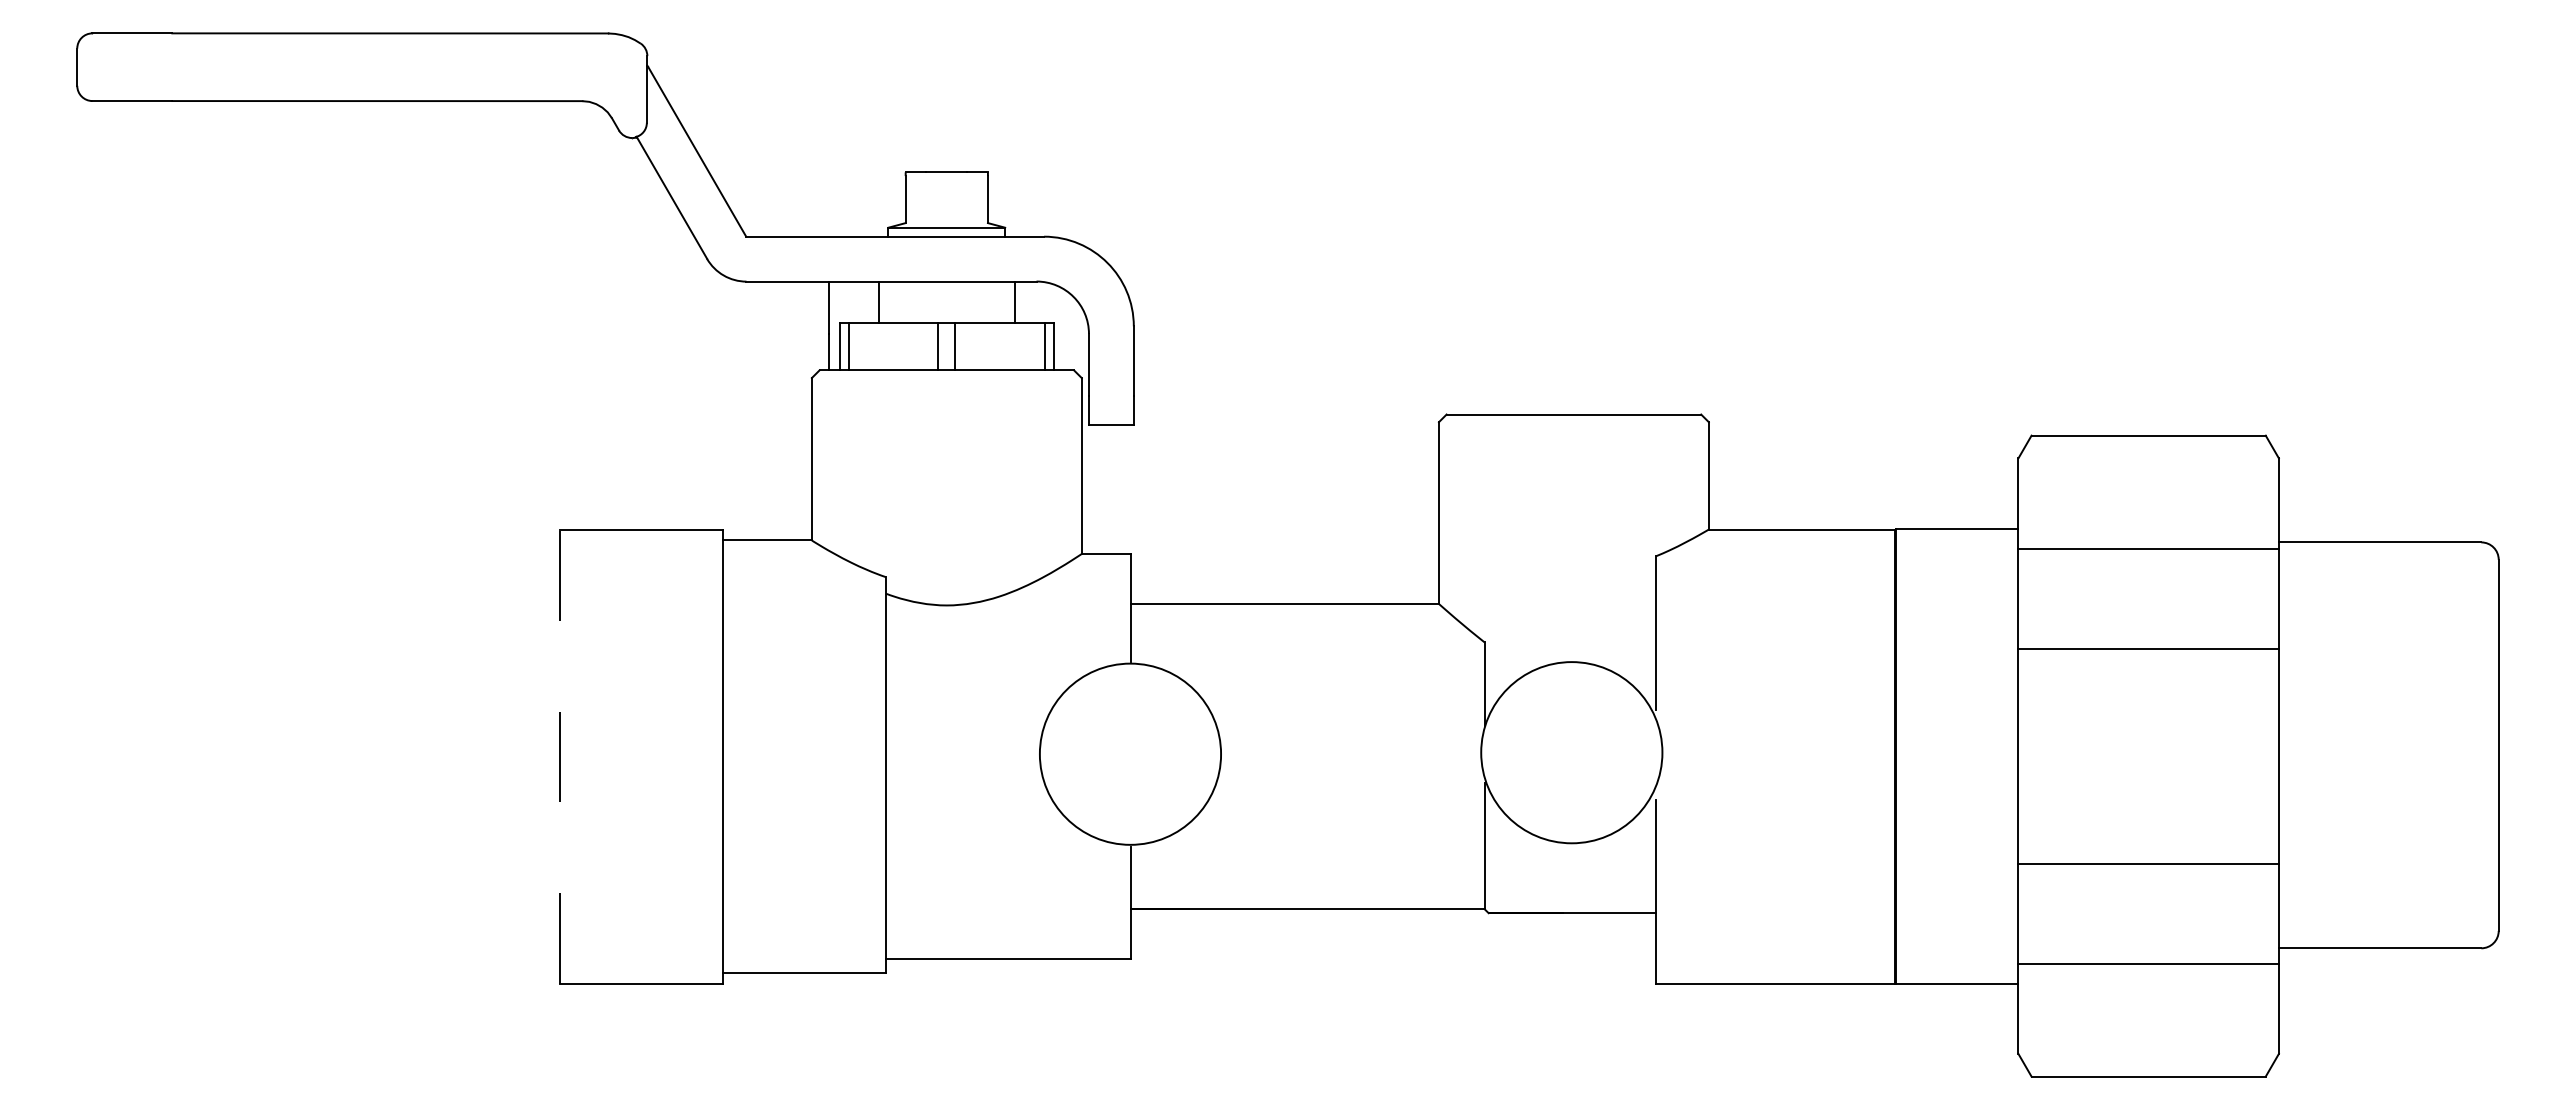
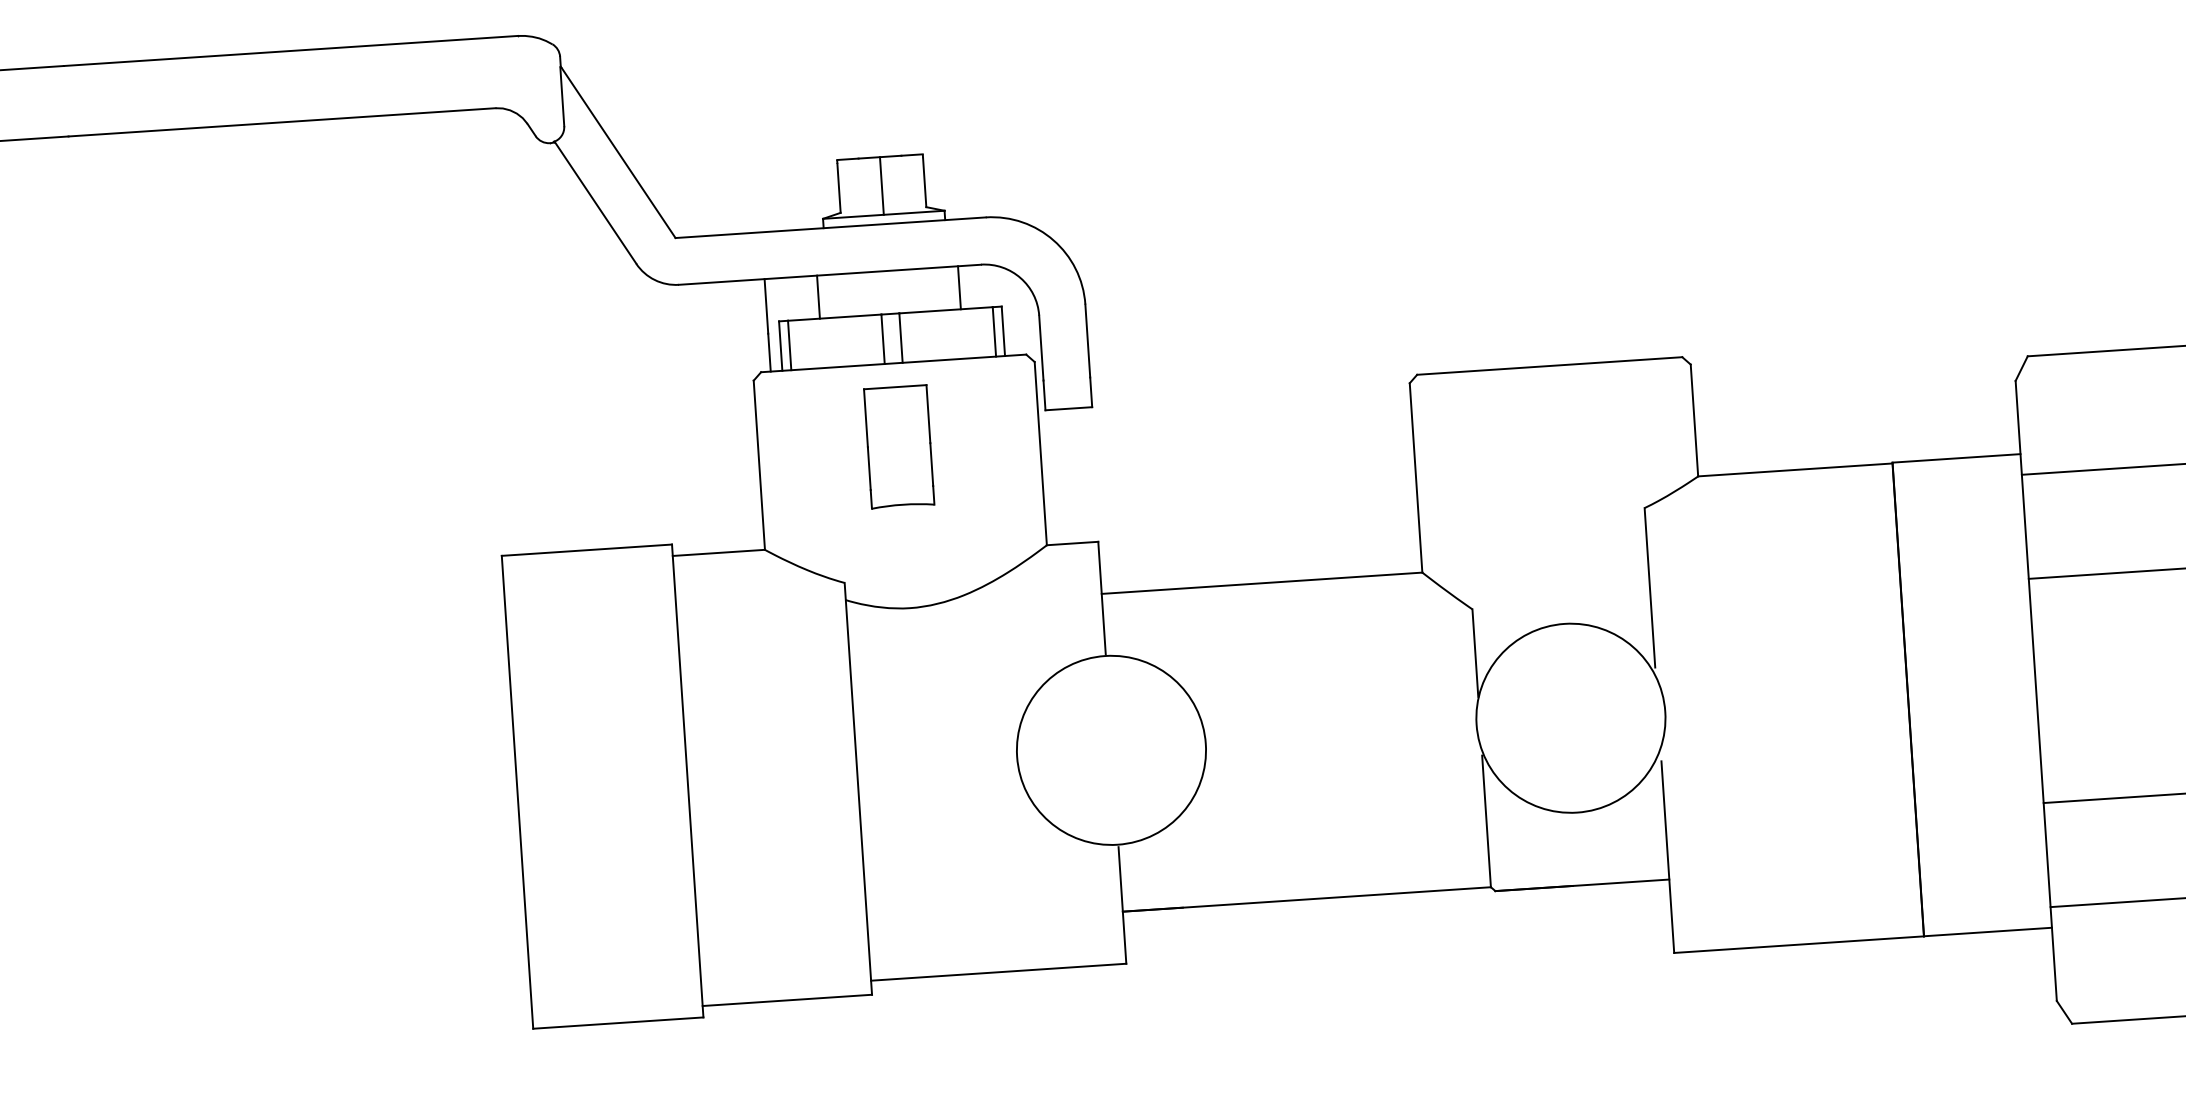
line: (946, 199) -> (881, 185), added
part: (946, 450) -> (898, 446), added
line: (559, 756) -> (517, 792), dashed -> solid

